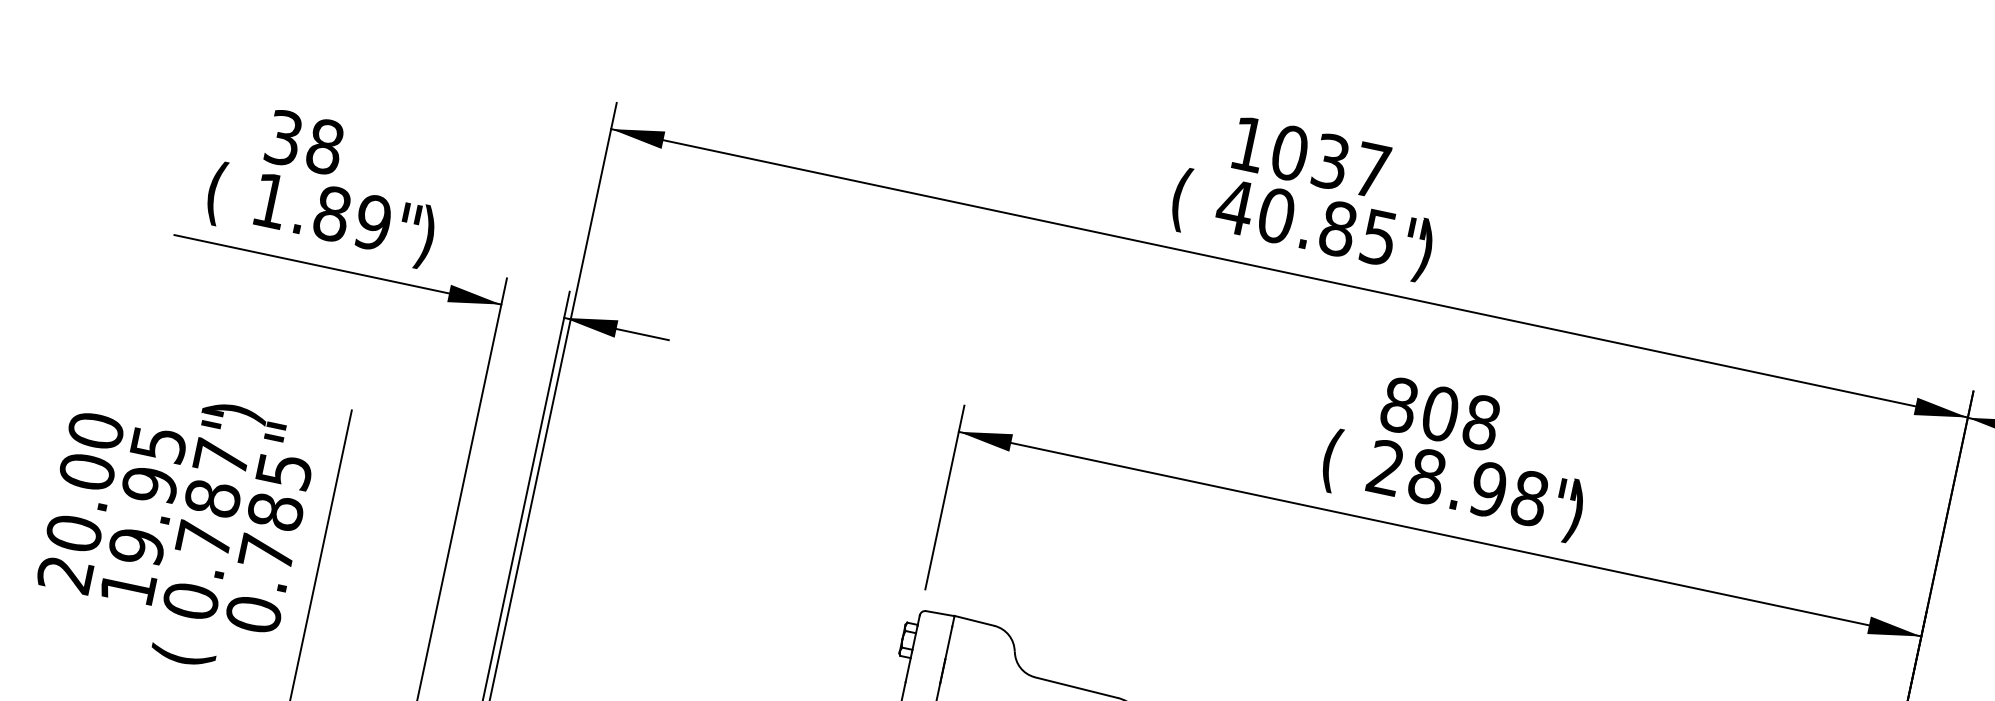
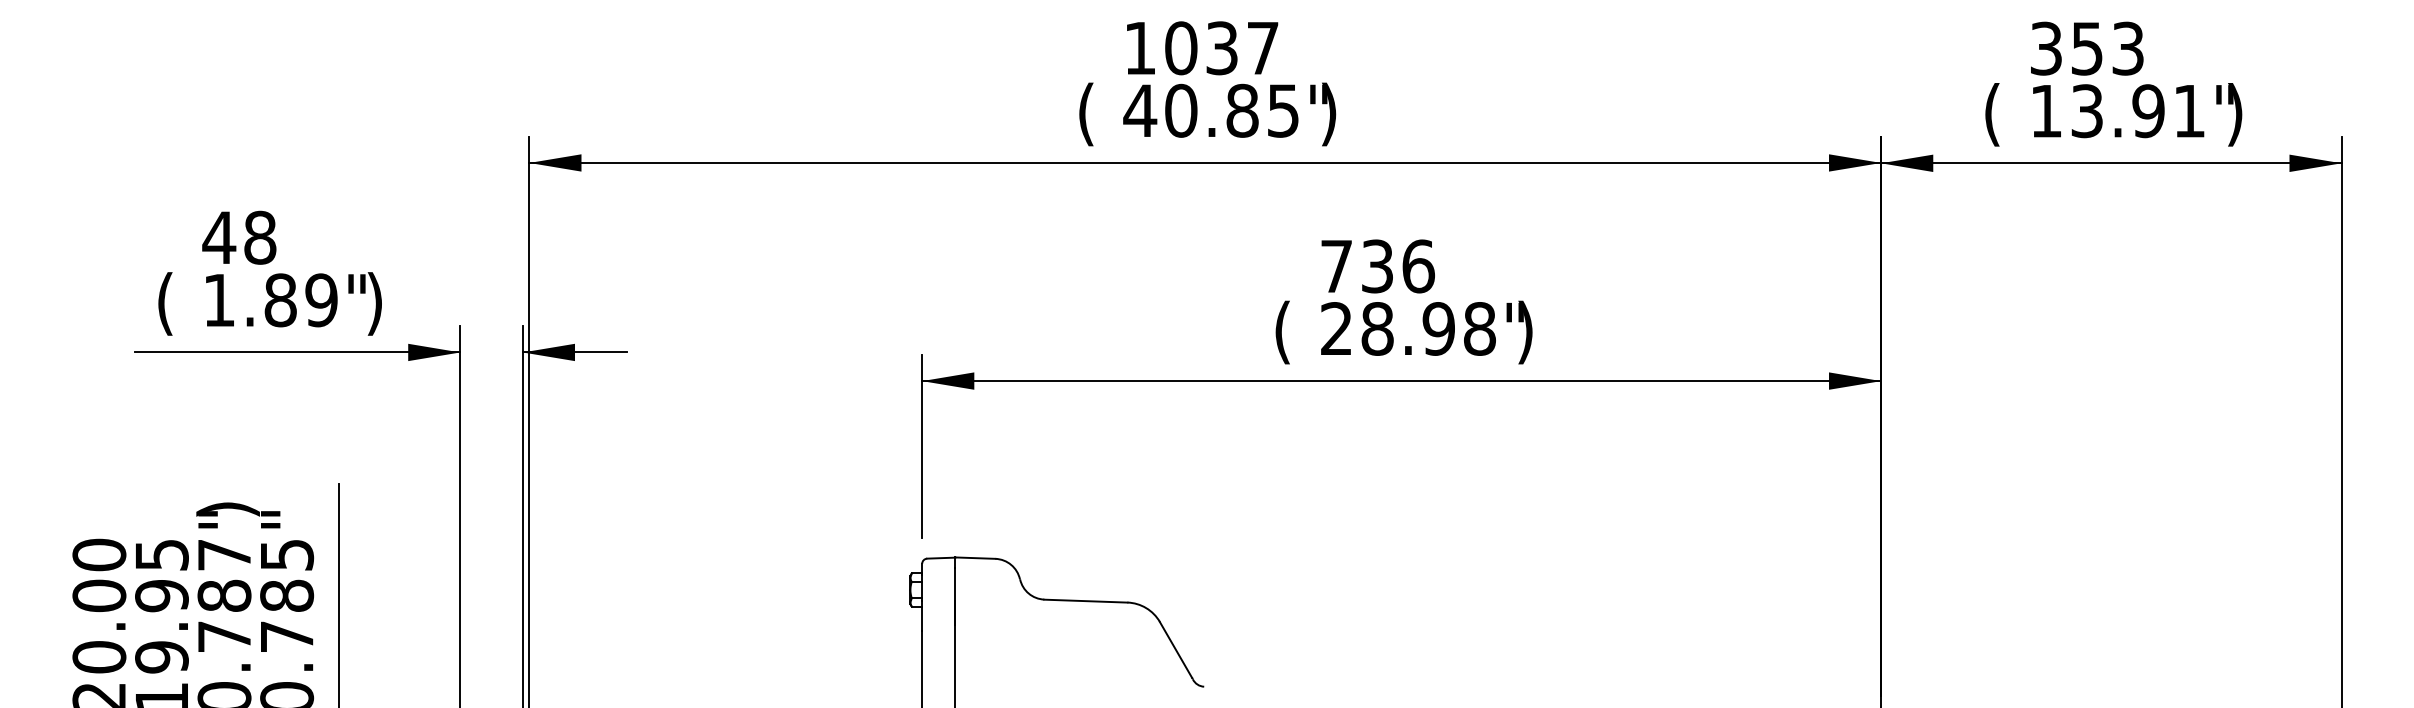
text: (284, 137) -> (219, 237), 38 -> 48
text: (1440, 413) -> (1377, 266), 808 -> 736

